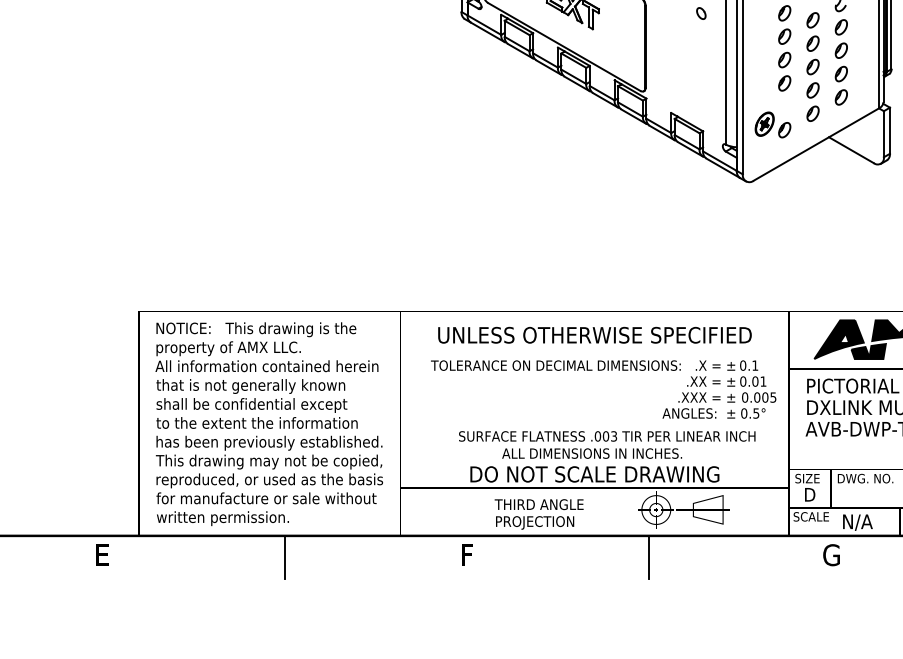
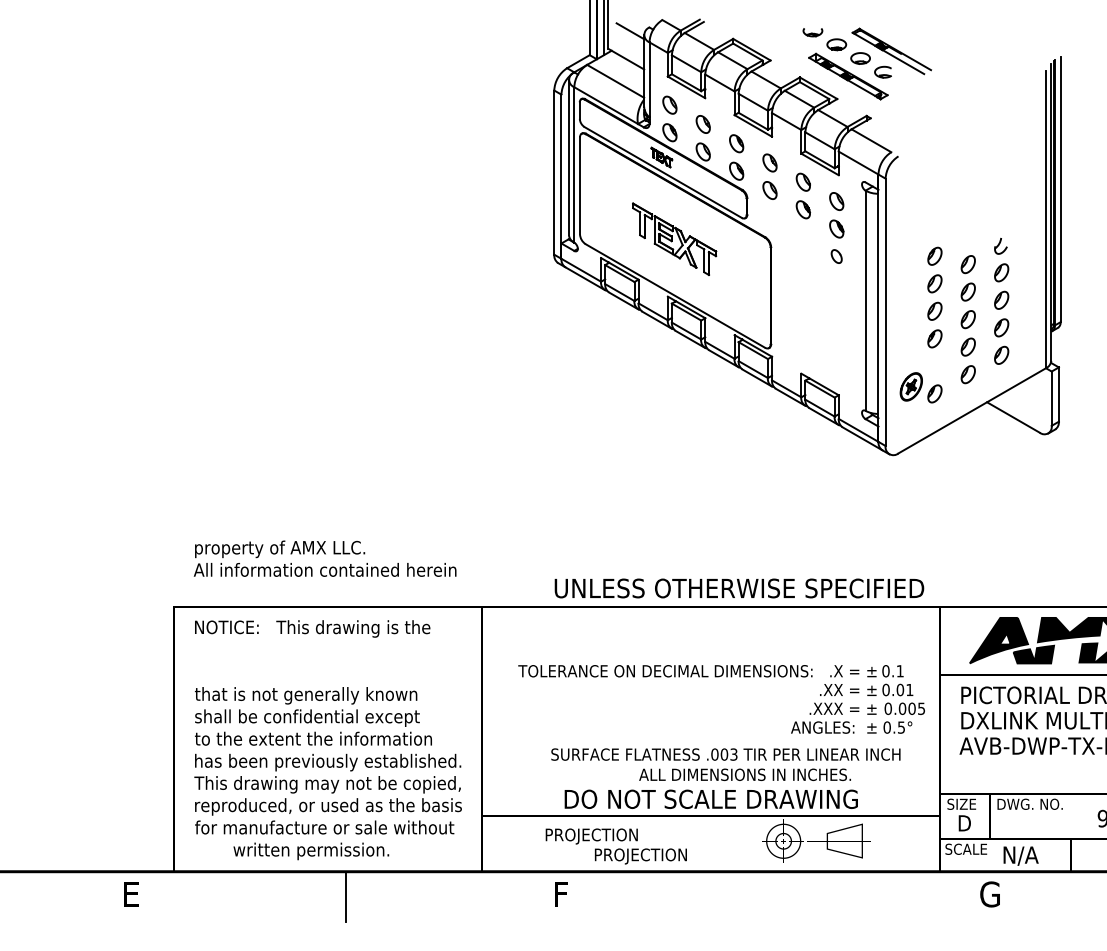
text: (595, 335) -> (739, 588), moved
text: (266, 356) -> (324, 558), moved
text: (591, 453) -> (744, 774), moved
text: (518, 505) -> (621, 836), THIRD ANGLE -> PROJECTION
text: (223, 518) -> (311, 851), moved
line: (649, 556) -> (775, 896), removed

